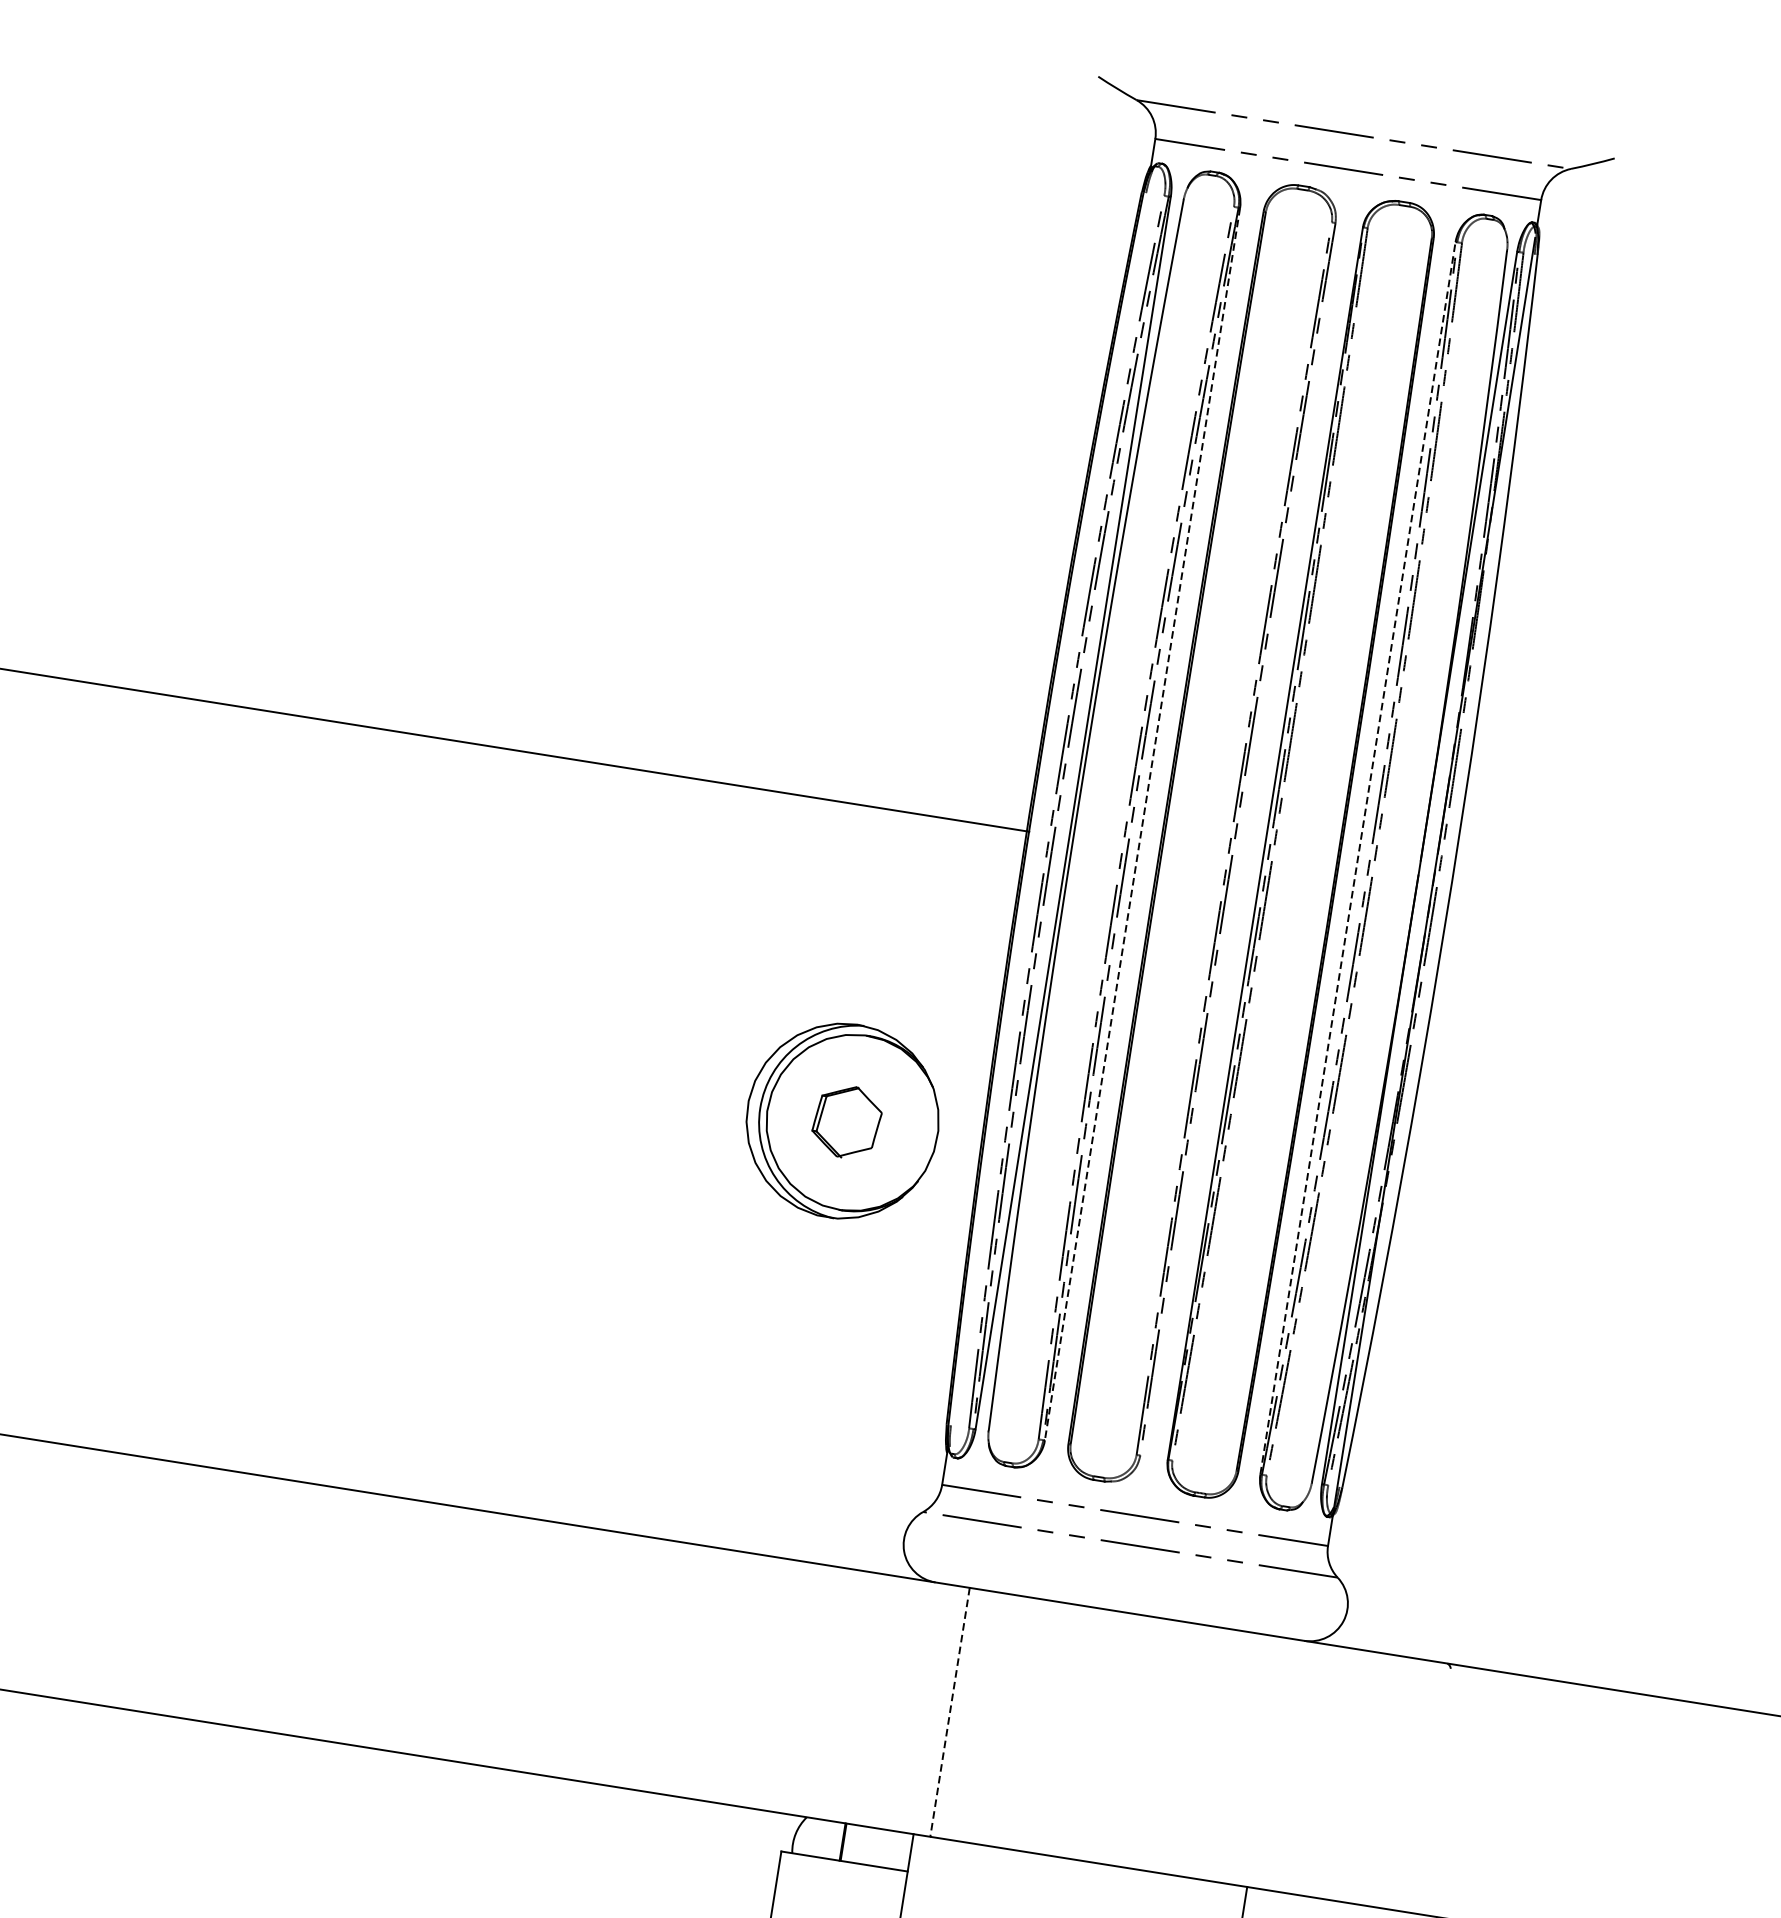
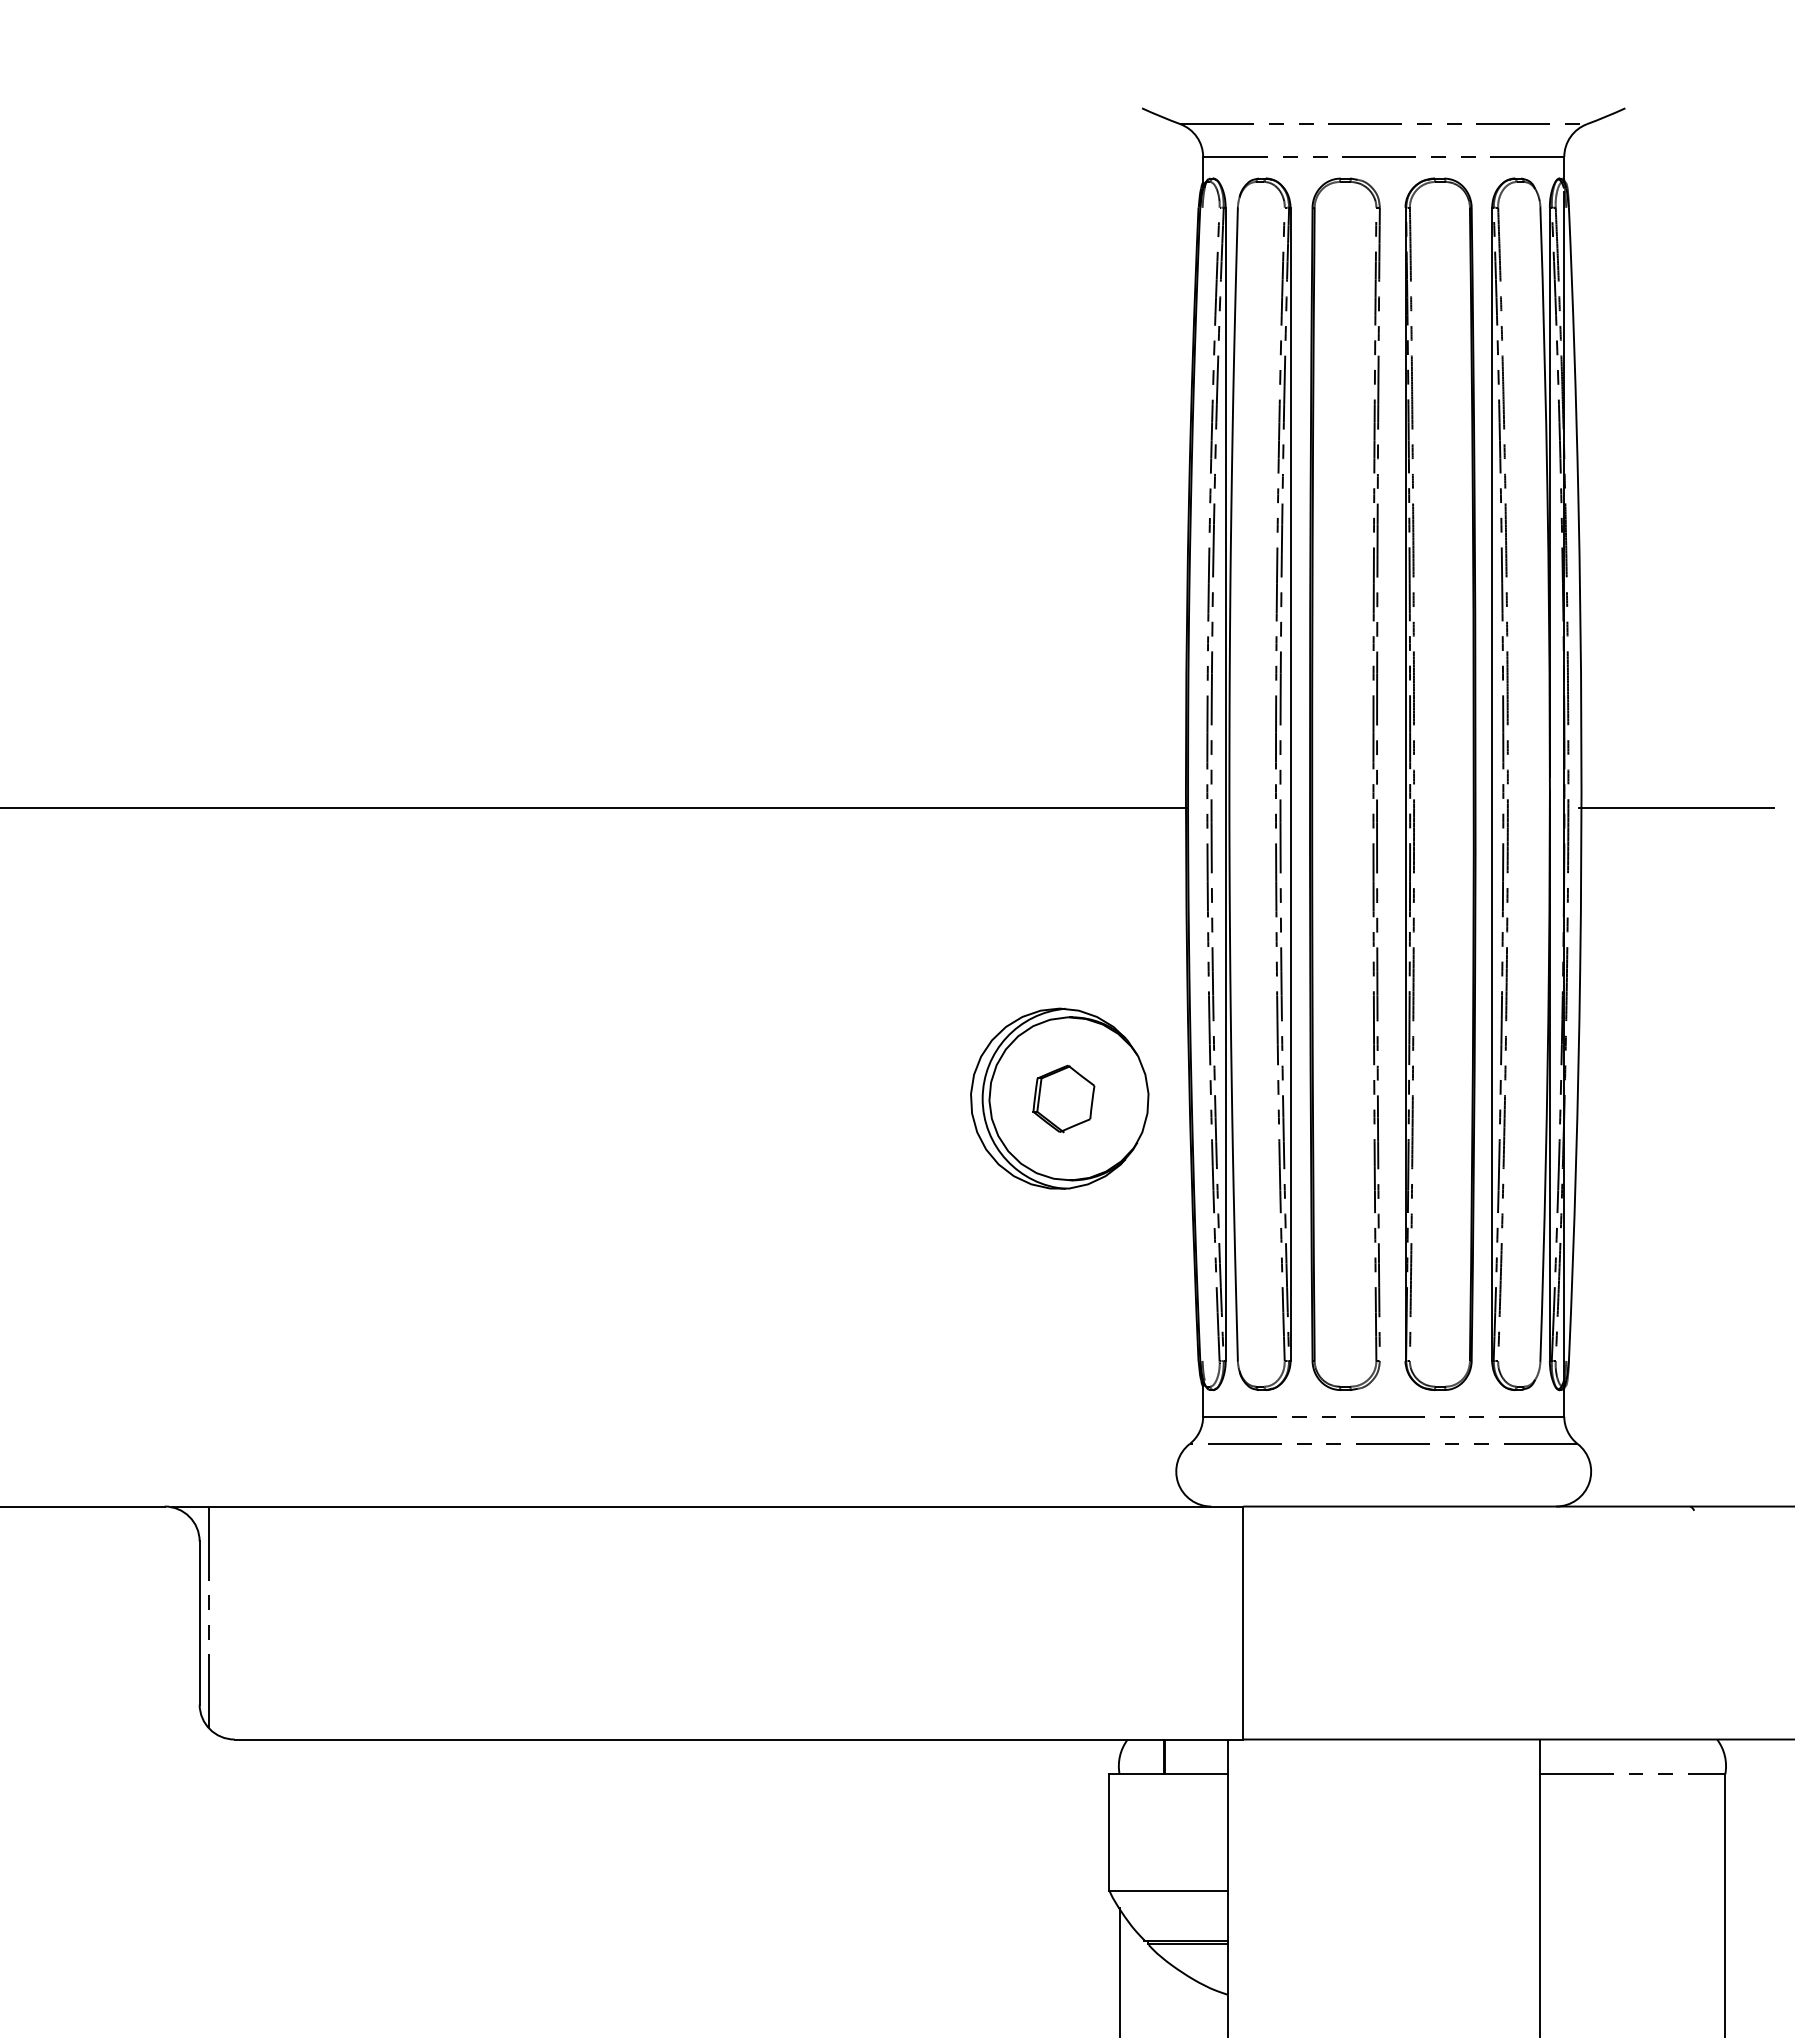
line: (1142, 824) -> (1290, 784), dashed -> solid
line: (1358, 858) -> (1492, 784), dashed -> solid
line: (1551, 914) -> (1676, 807), added
line: (950, 1712) -> (1243, 1623), dashed -> solid

